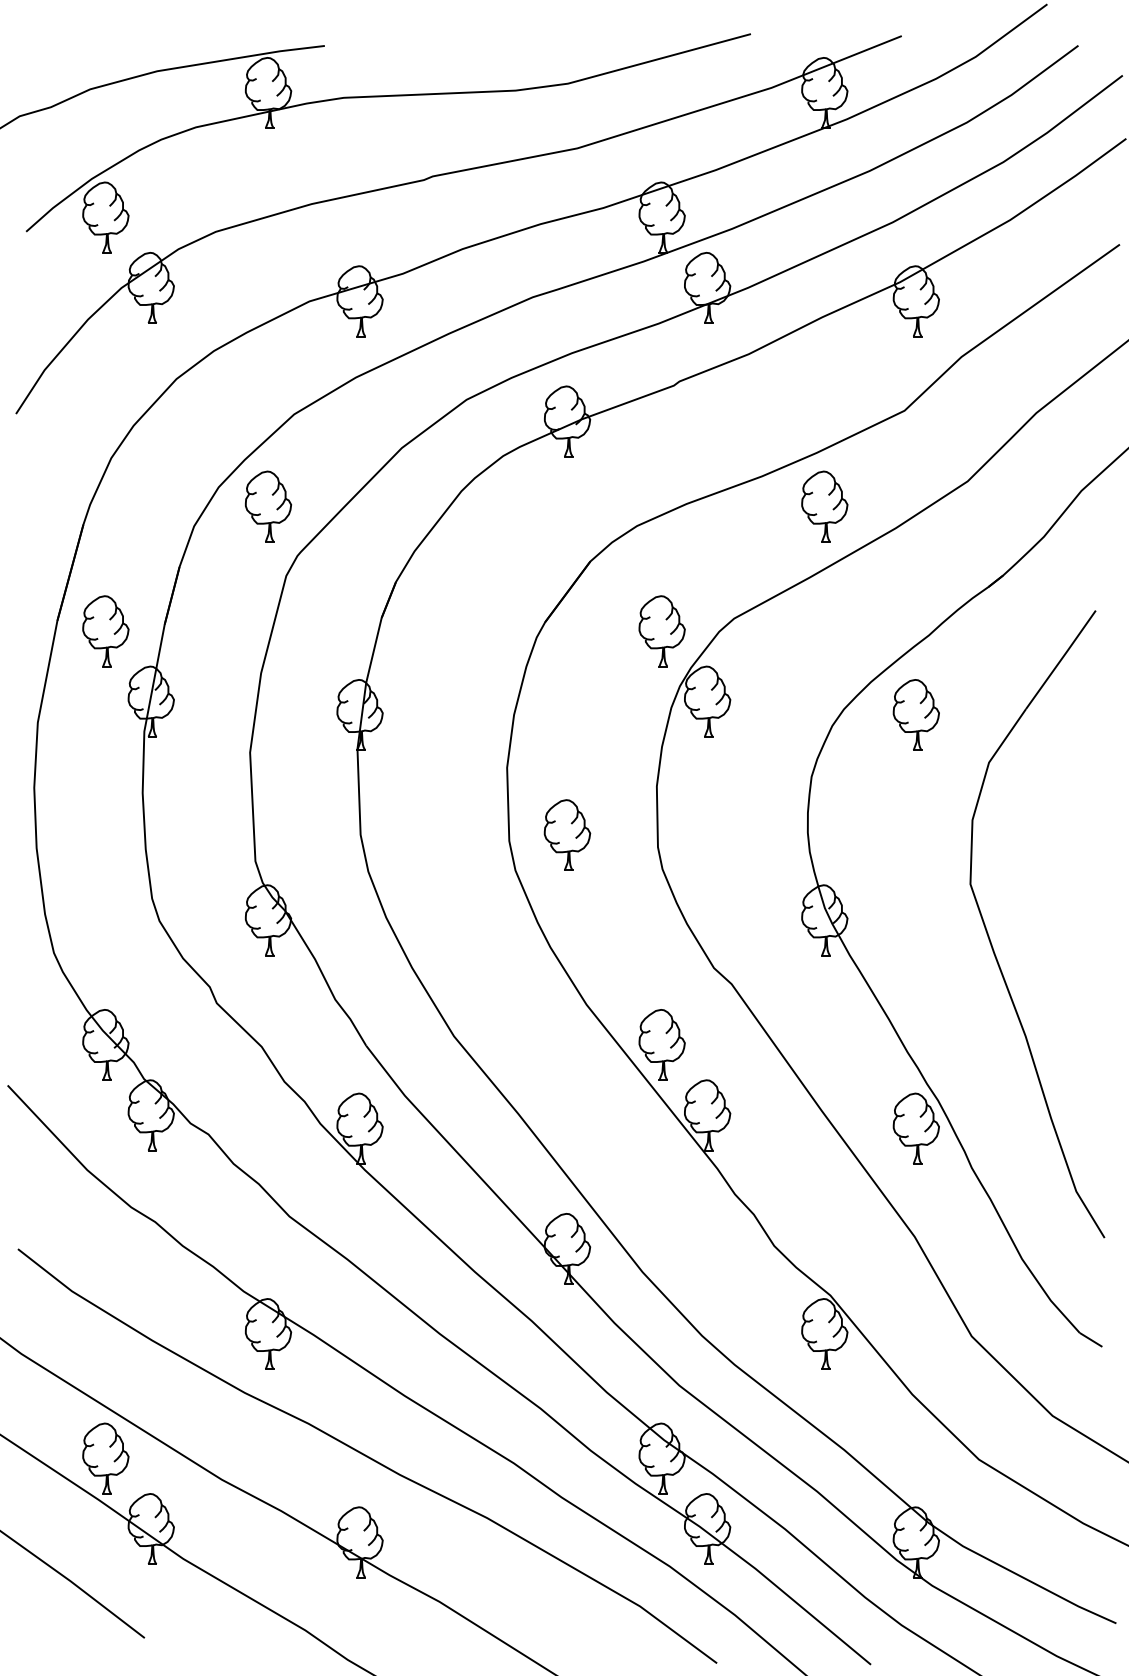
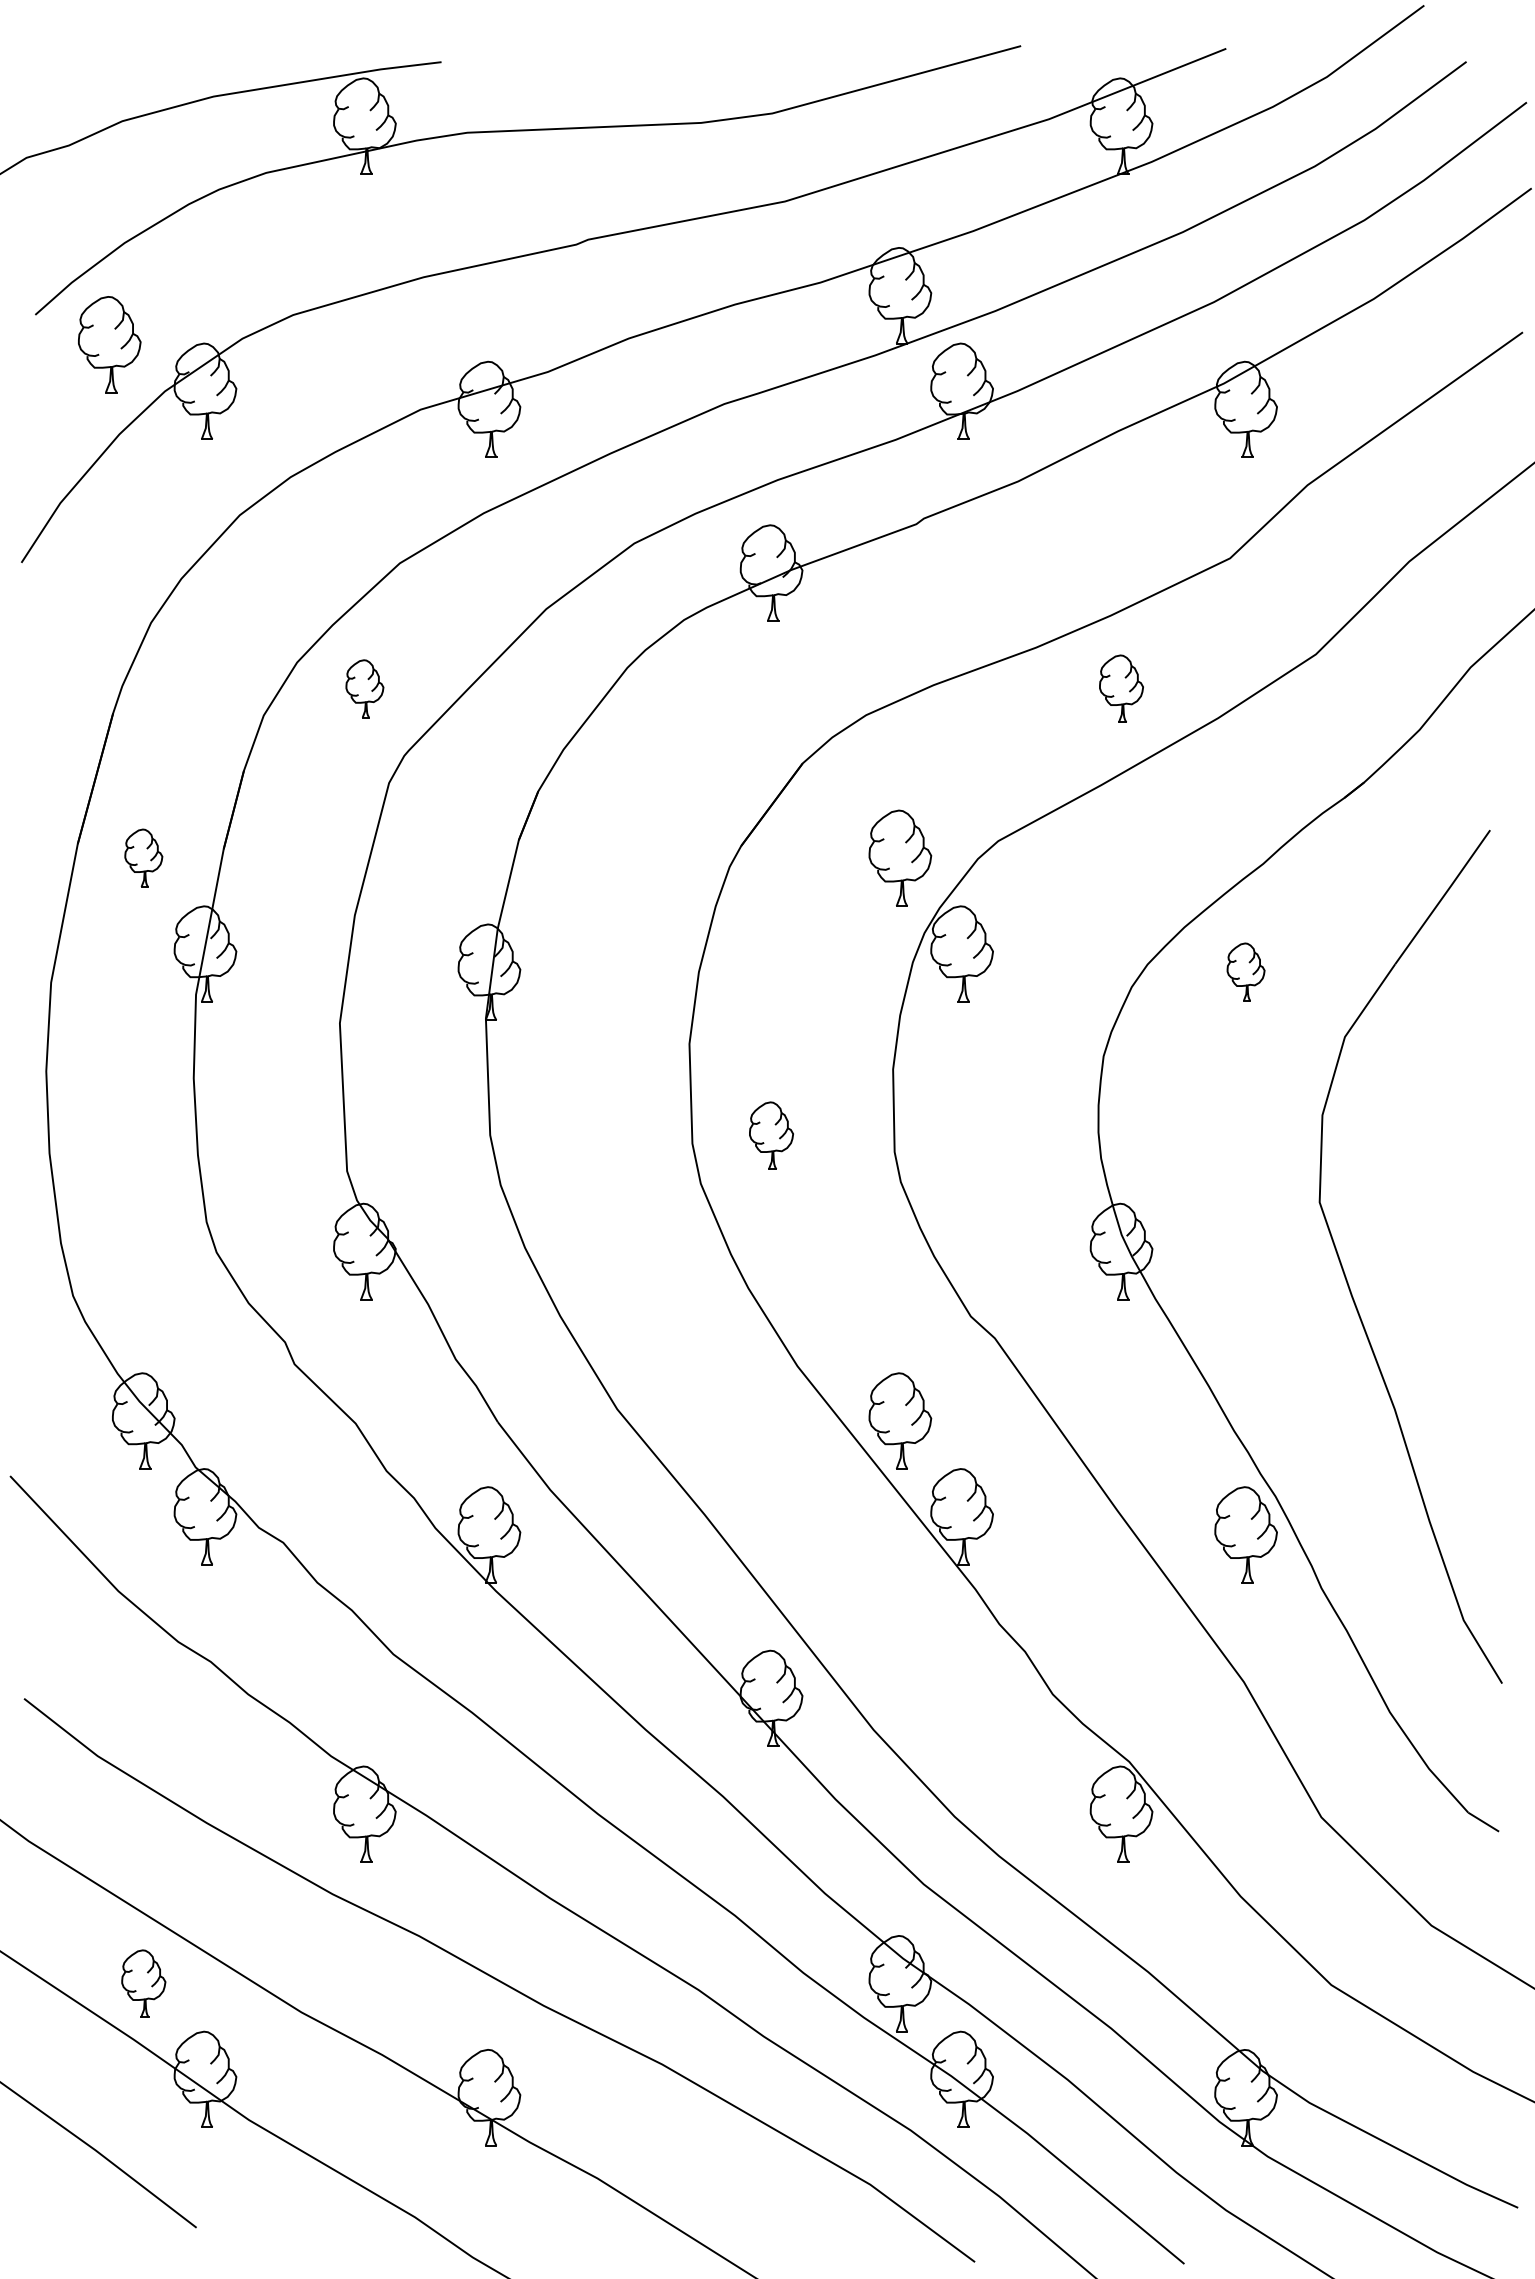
part: (105, 217) -> (109, 344), moved
part: (268, 506) -> (364, 688), size x0.6
part: (824, 506) -> (1121, 688), size x0.7
part: (105, 630) -> (143, 857), size x0.6
part: (915, 714) -> (1245, 971), size x0.6
part: (567, 835) -> (771, 1135), size x0.7
part: (105, 1458) -> (143, 1983), size x0.7

